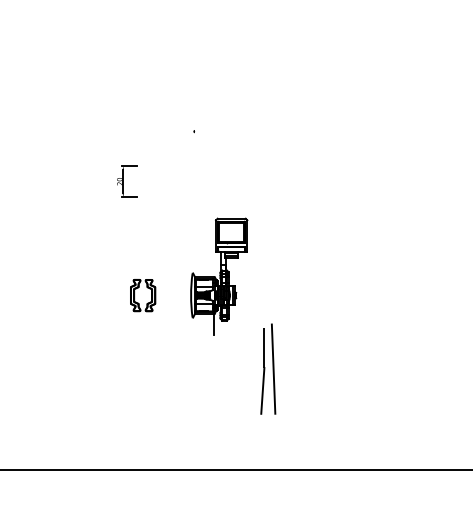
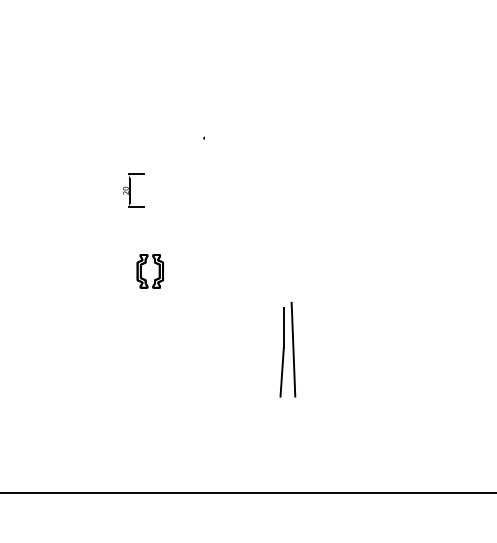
part: (219, 276) -> (230, 290), removed
part: (134, 295) -> (141, 271), moved
part: (267, 368) -> (287, 349), moved

